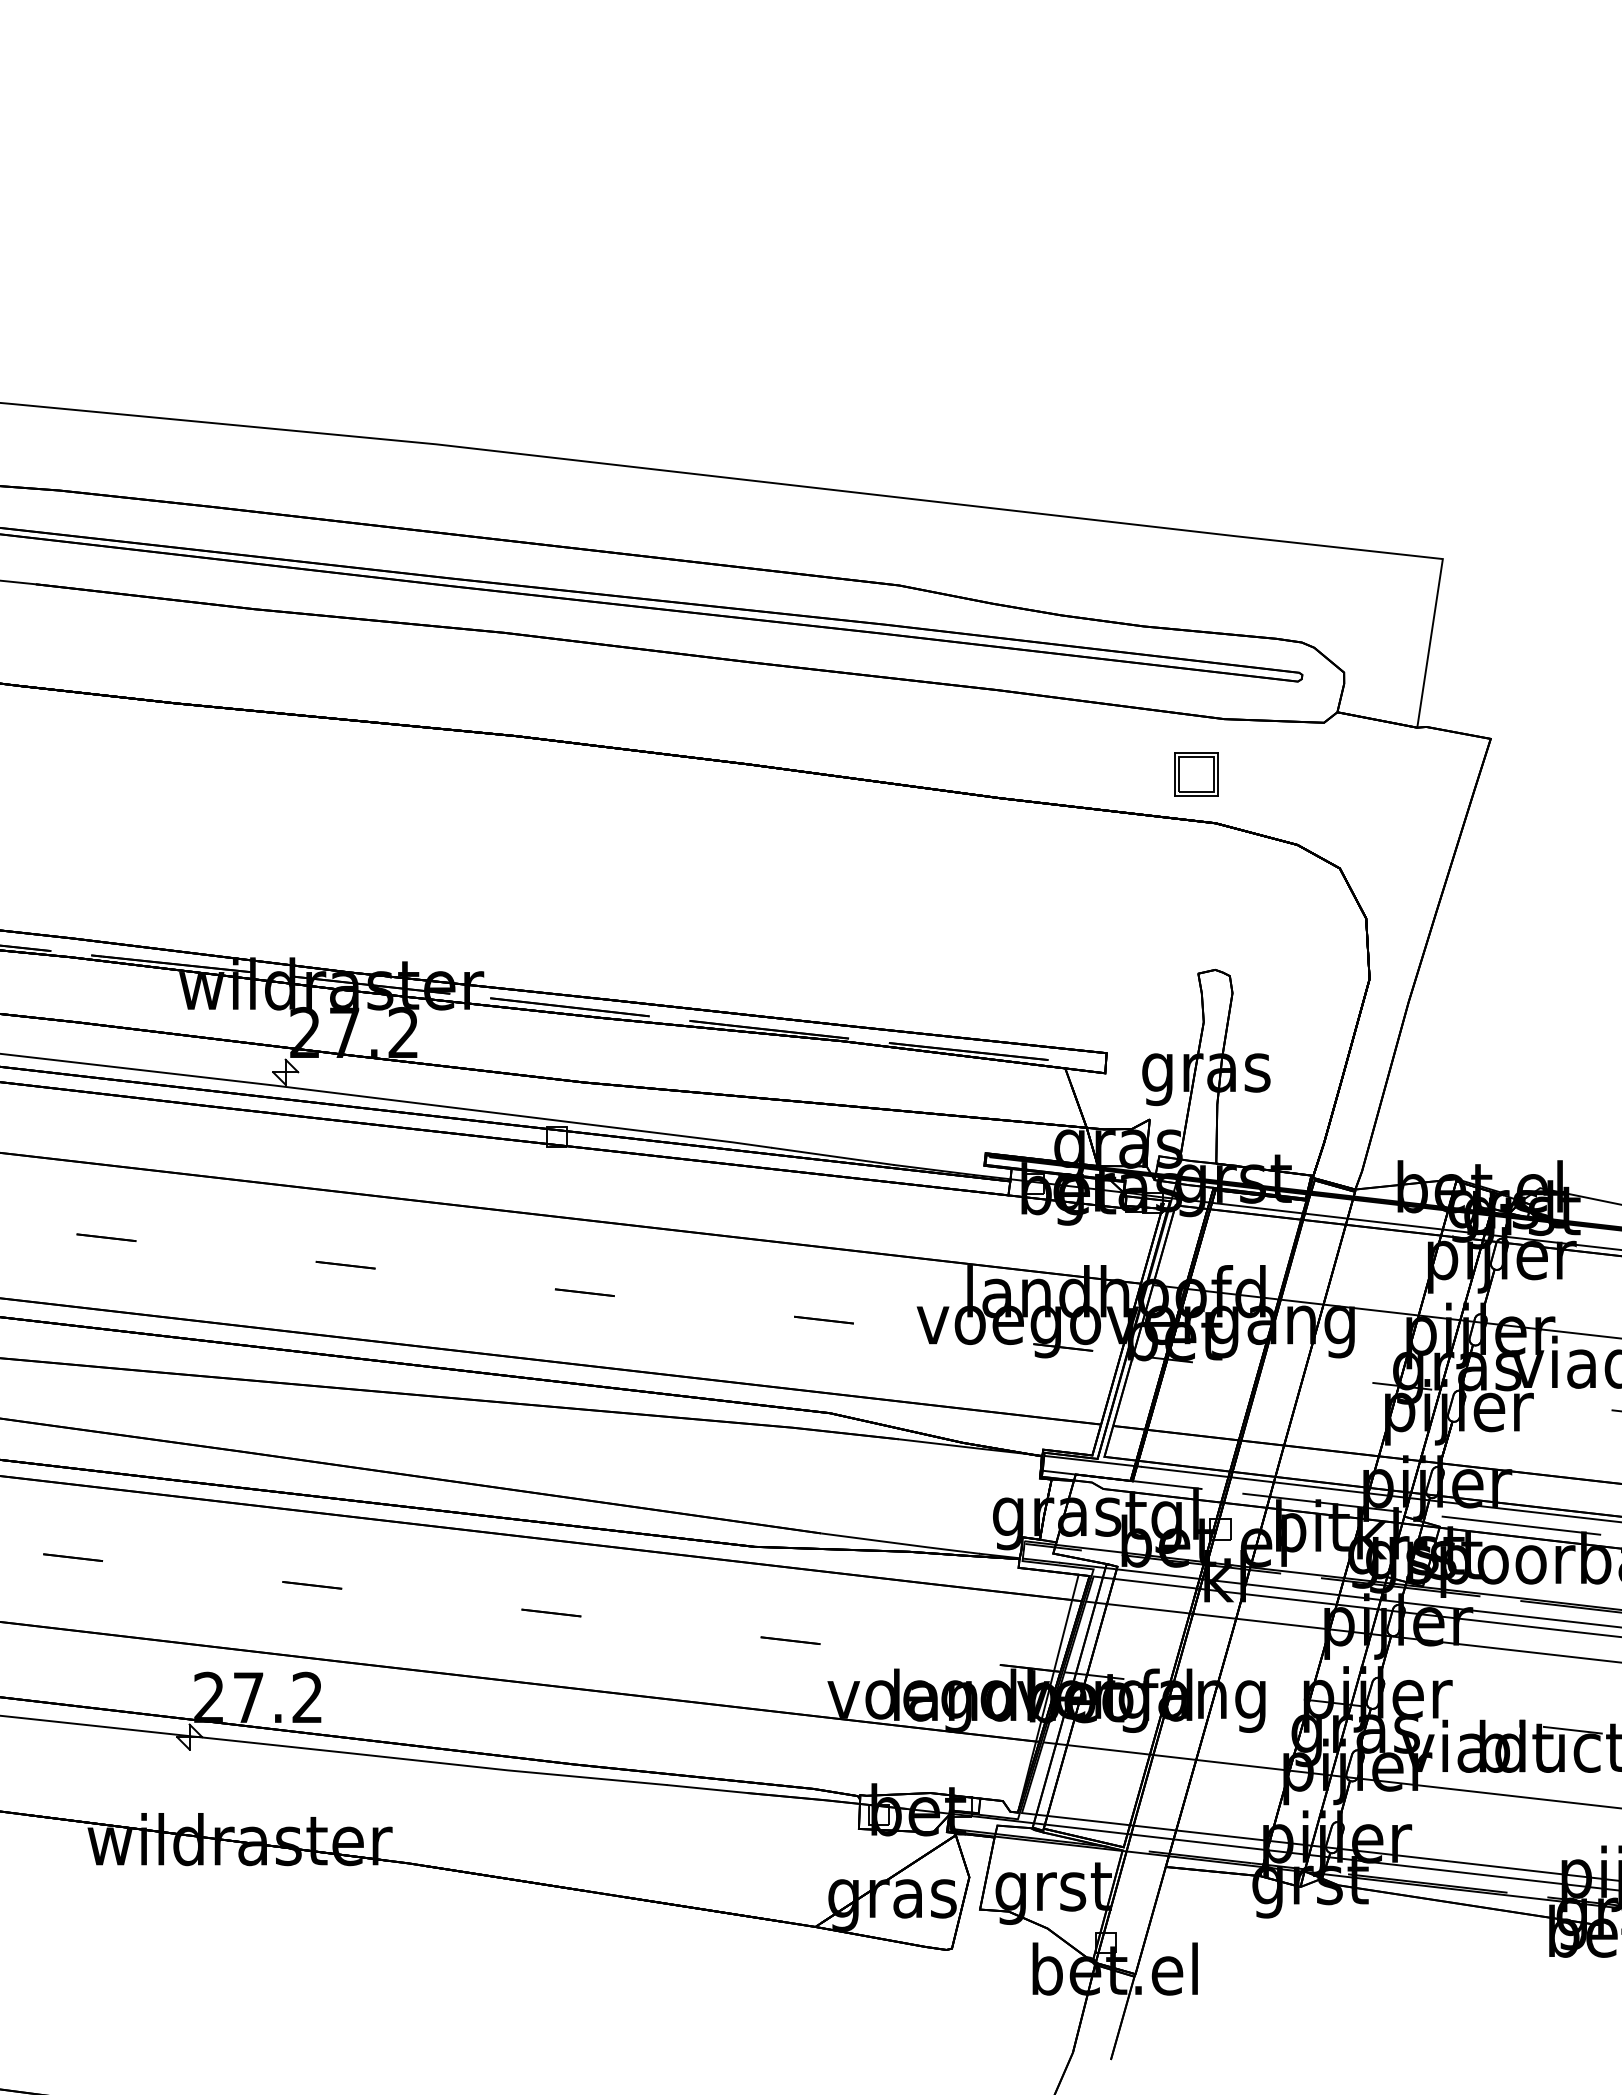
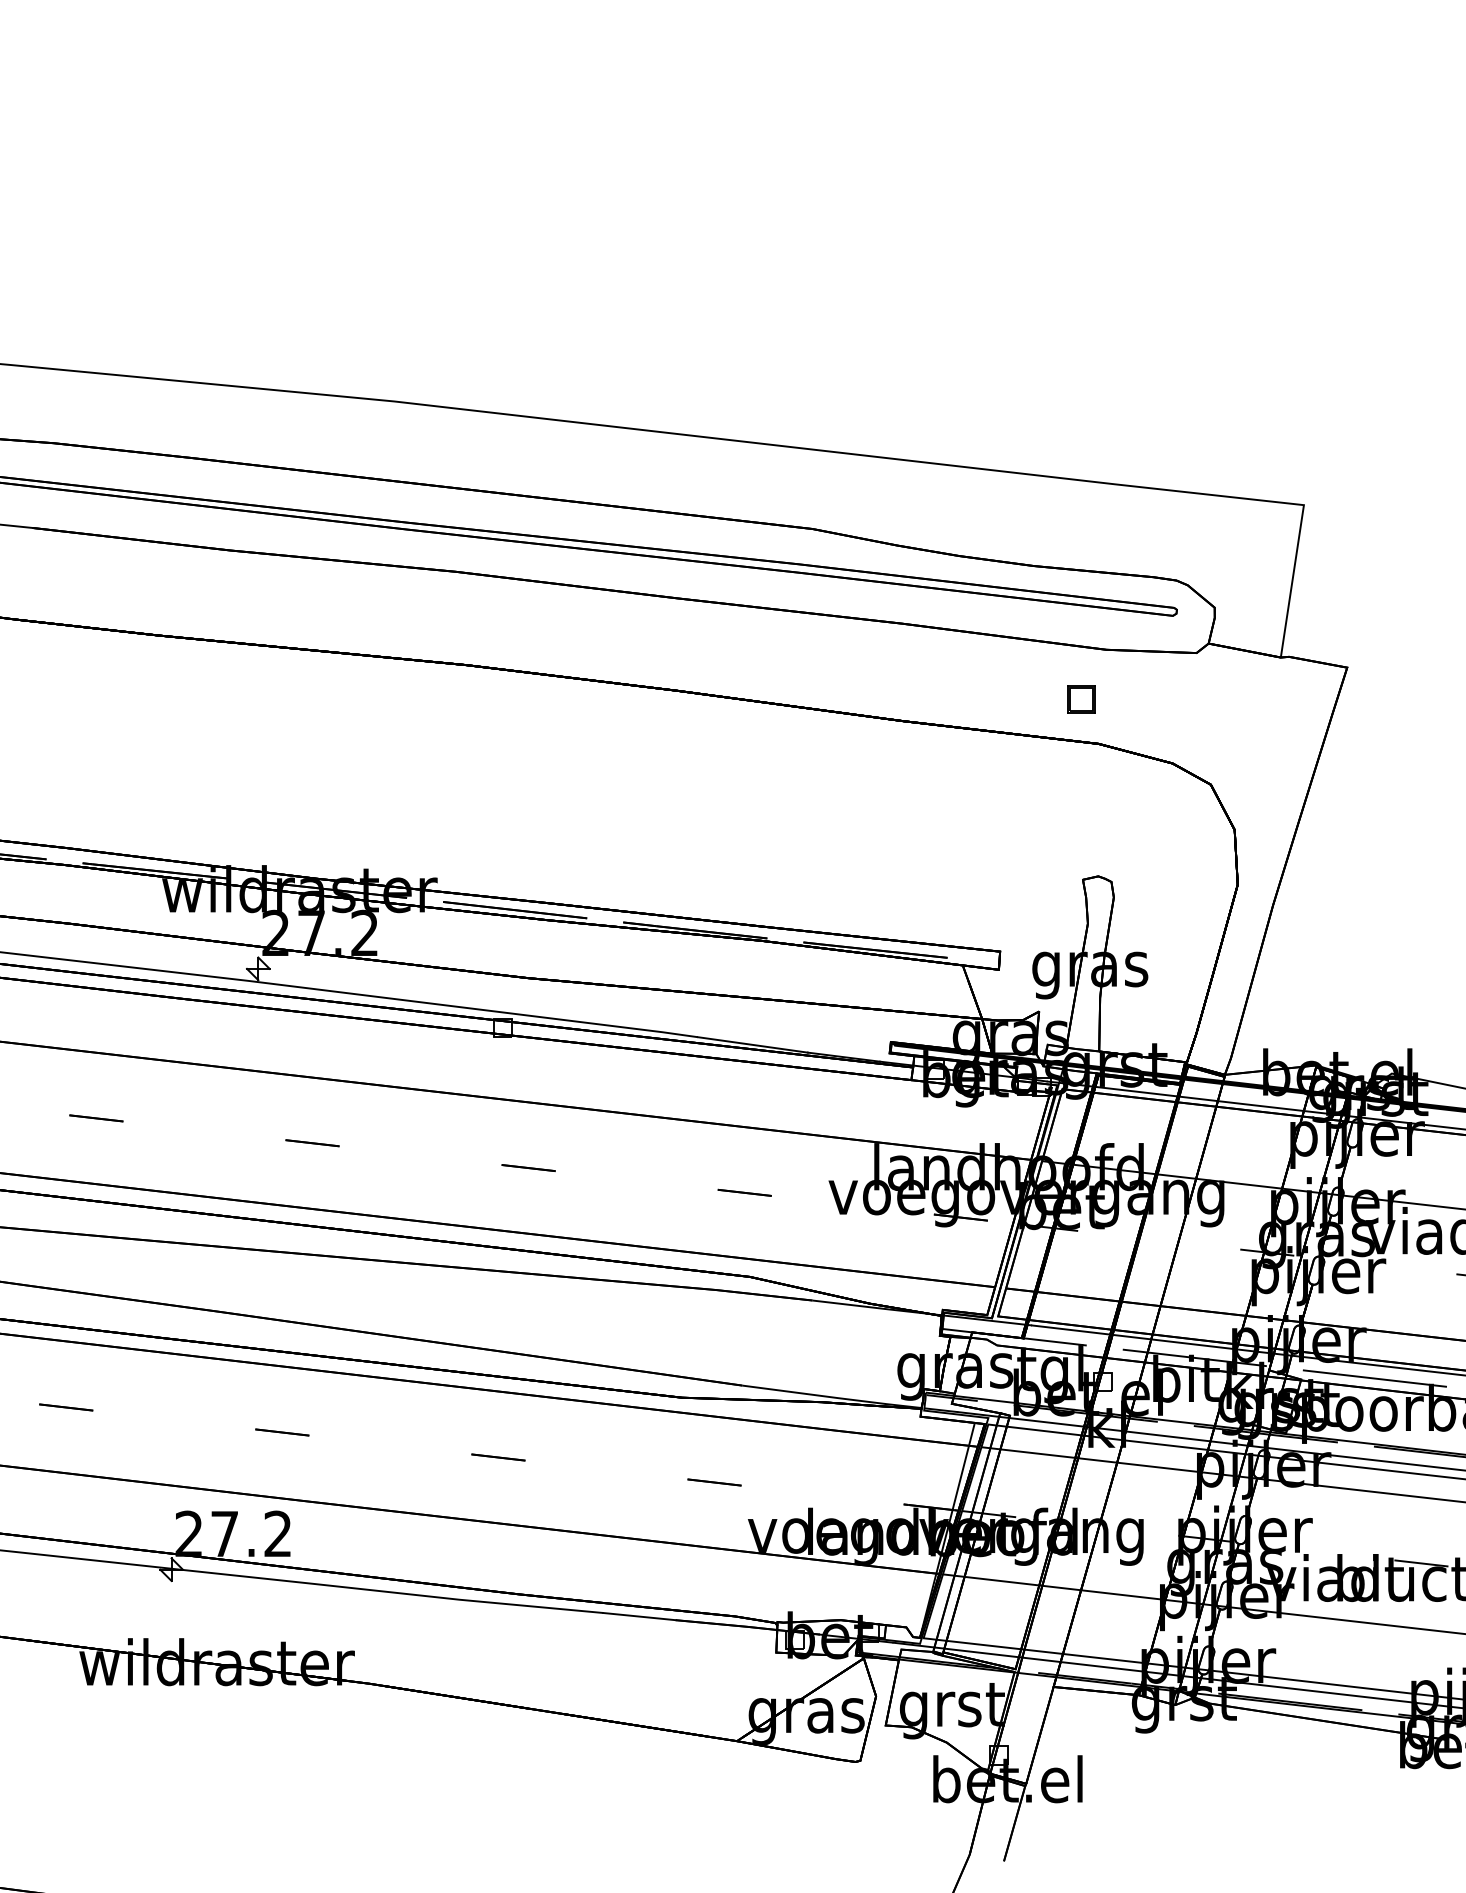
part: (1196, 774) -> (1081, 699), size x0.71

